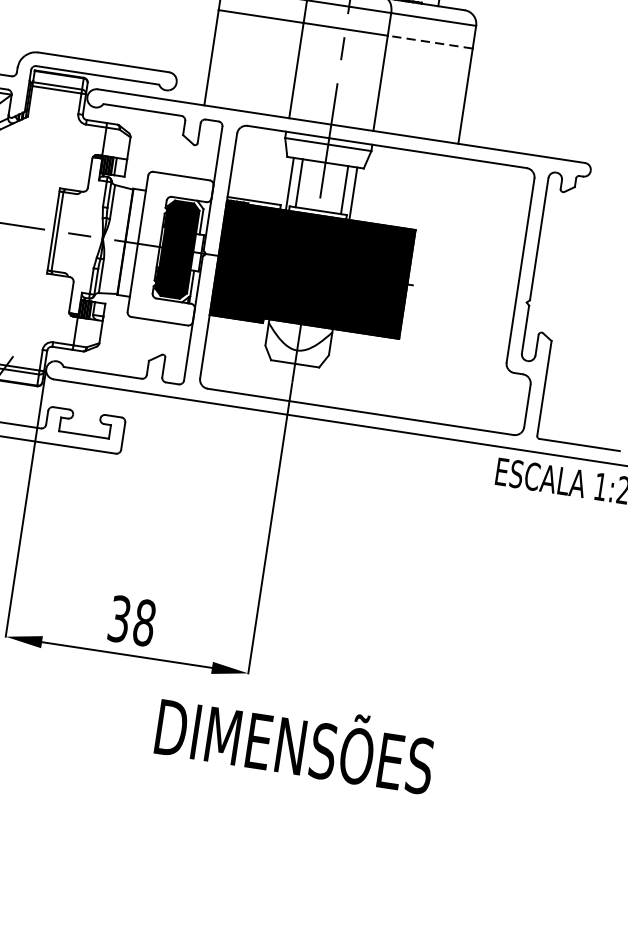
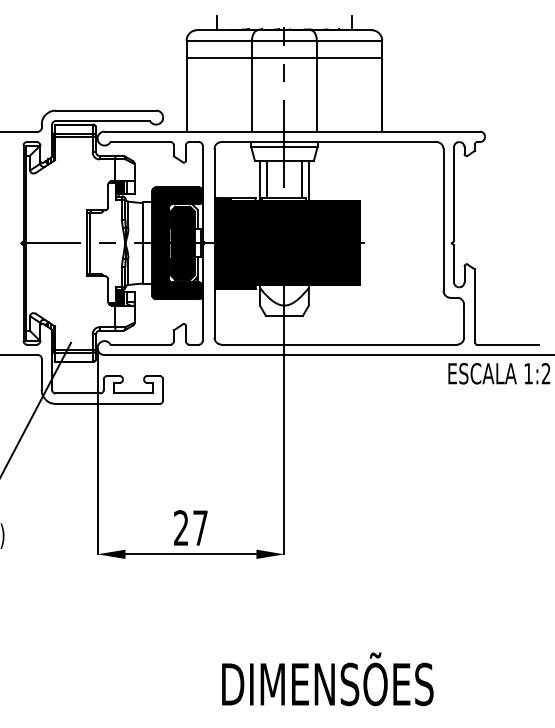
line: (430, 42) -> (349, 58), dashed -> solid
fill: (170, 248) -> (177, 243), added
text: (132, 621) -> (191, 528), 38 -> 27
text: (295, 740) -> (327, 679), moved

